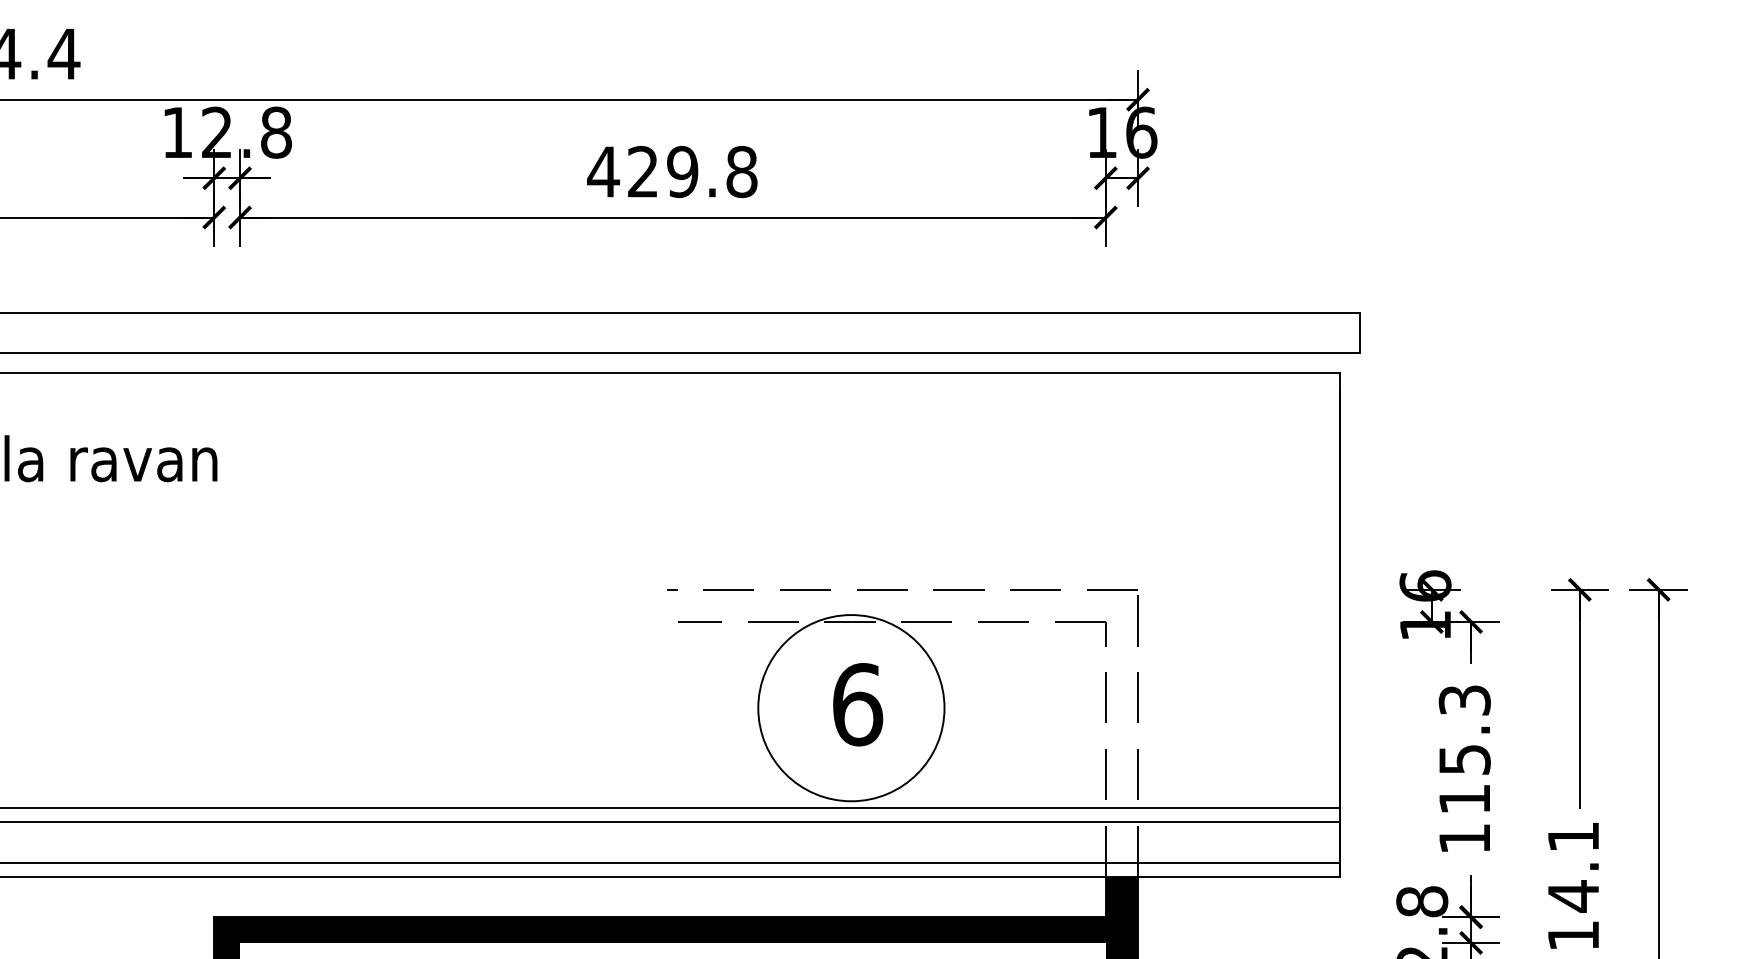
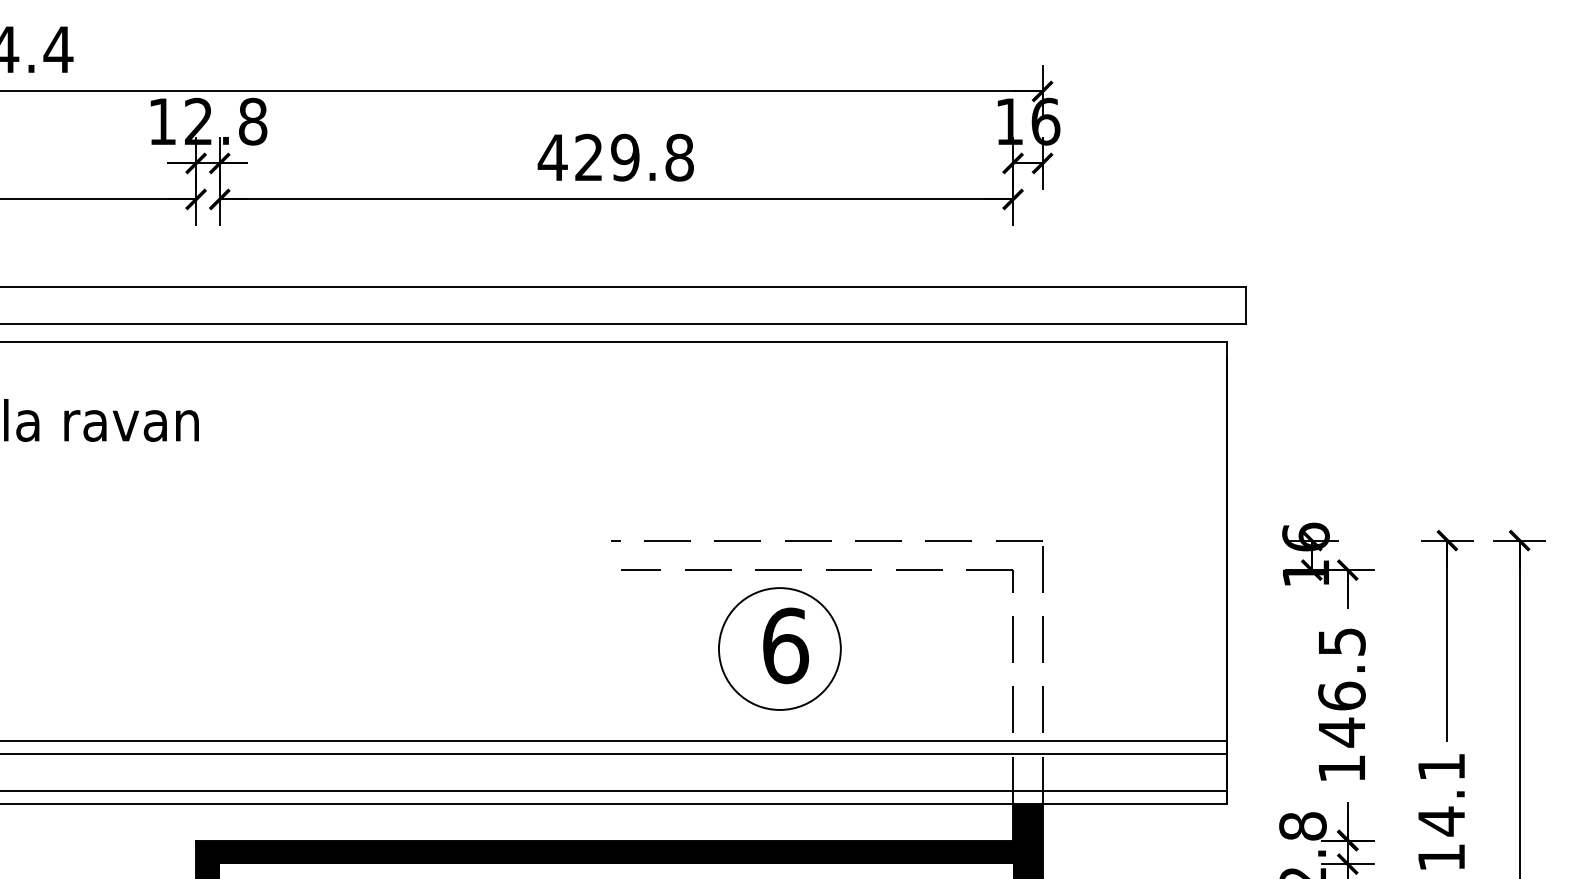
circle: (850, 707) -> (779, 648), size x0.71
text: (1464, 750) -> (1341, 687), 115.3 -> 146.5

